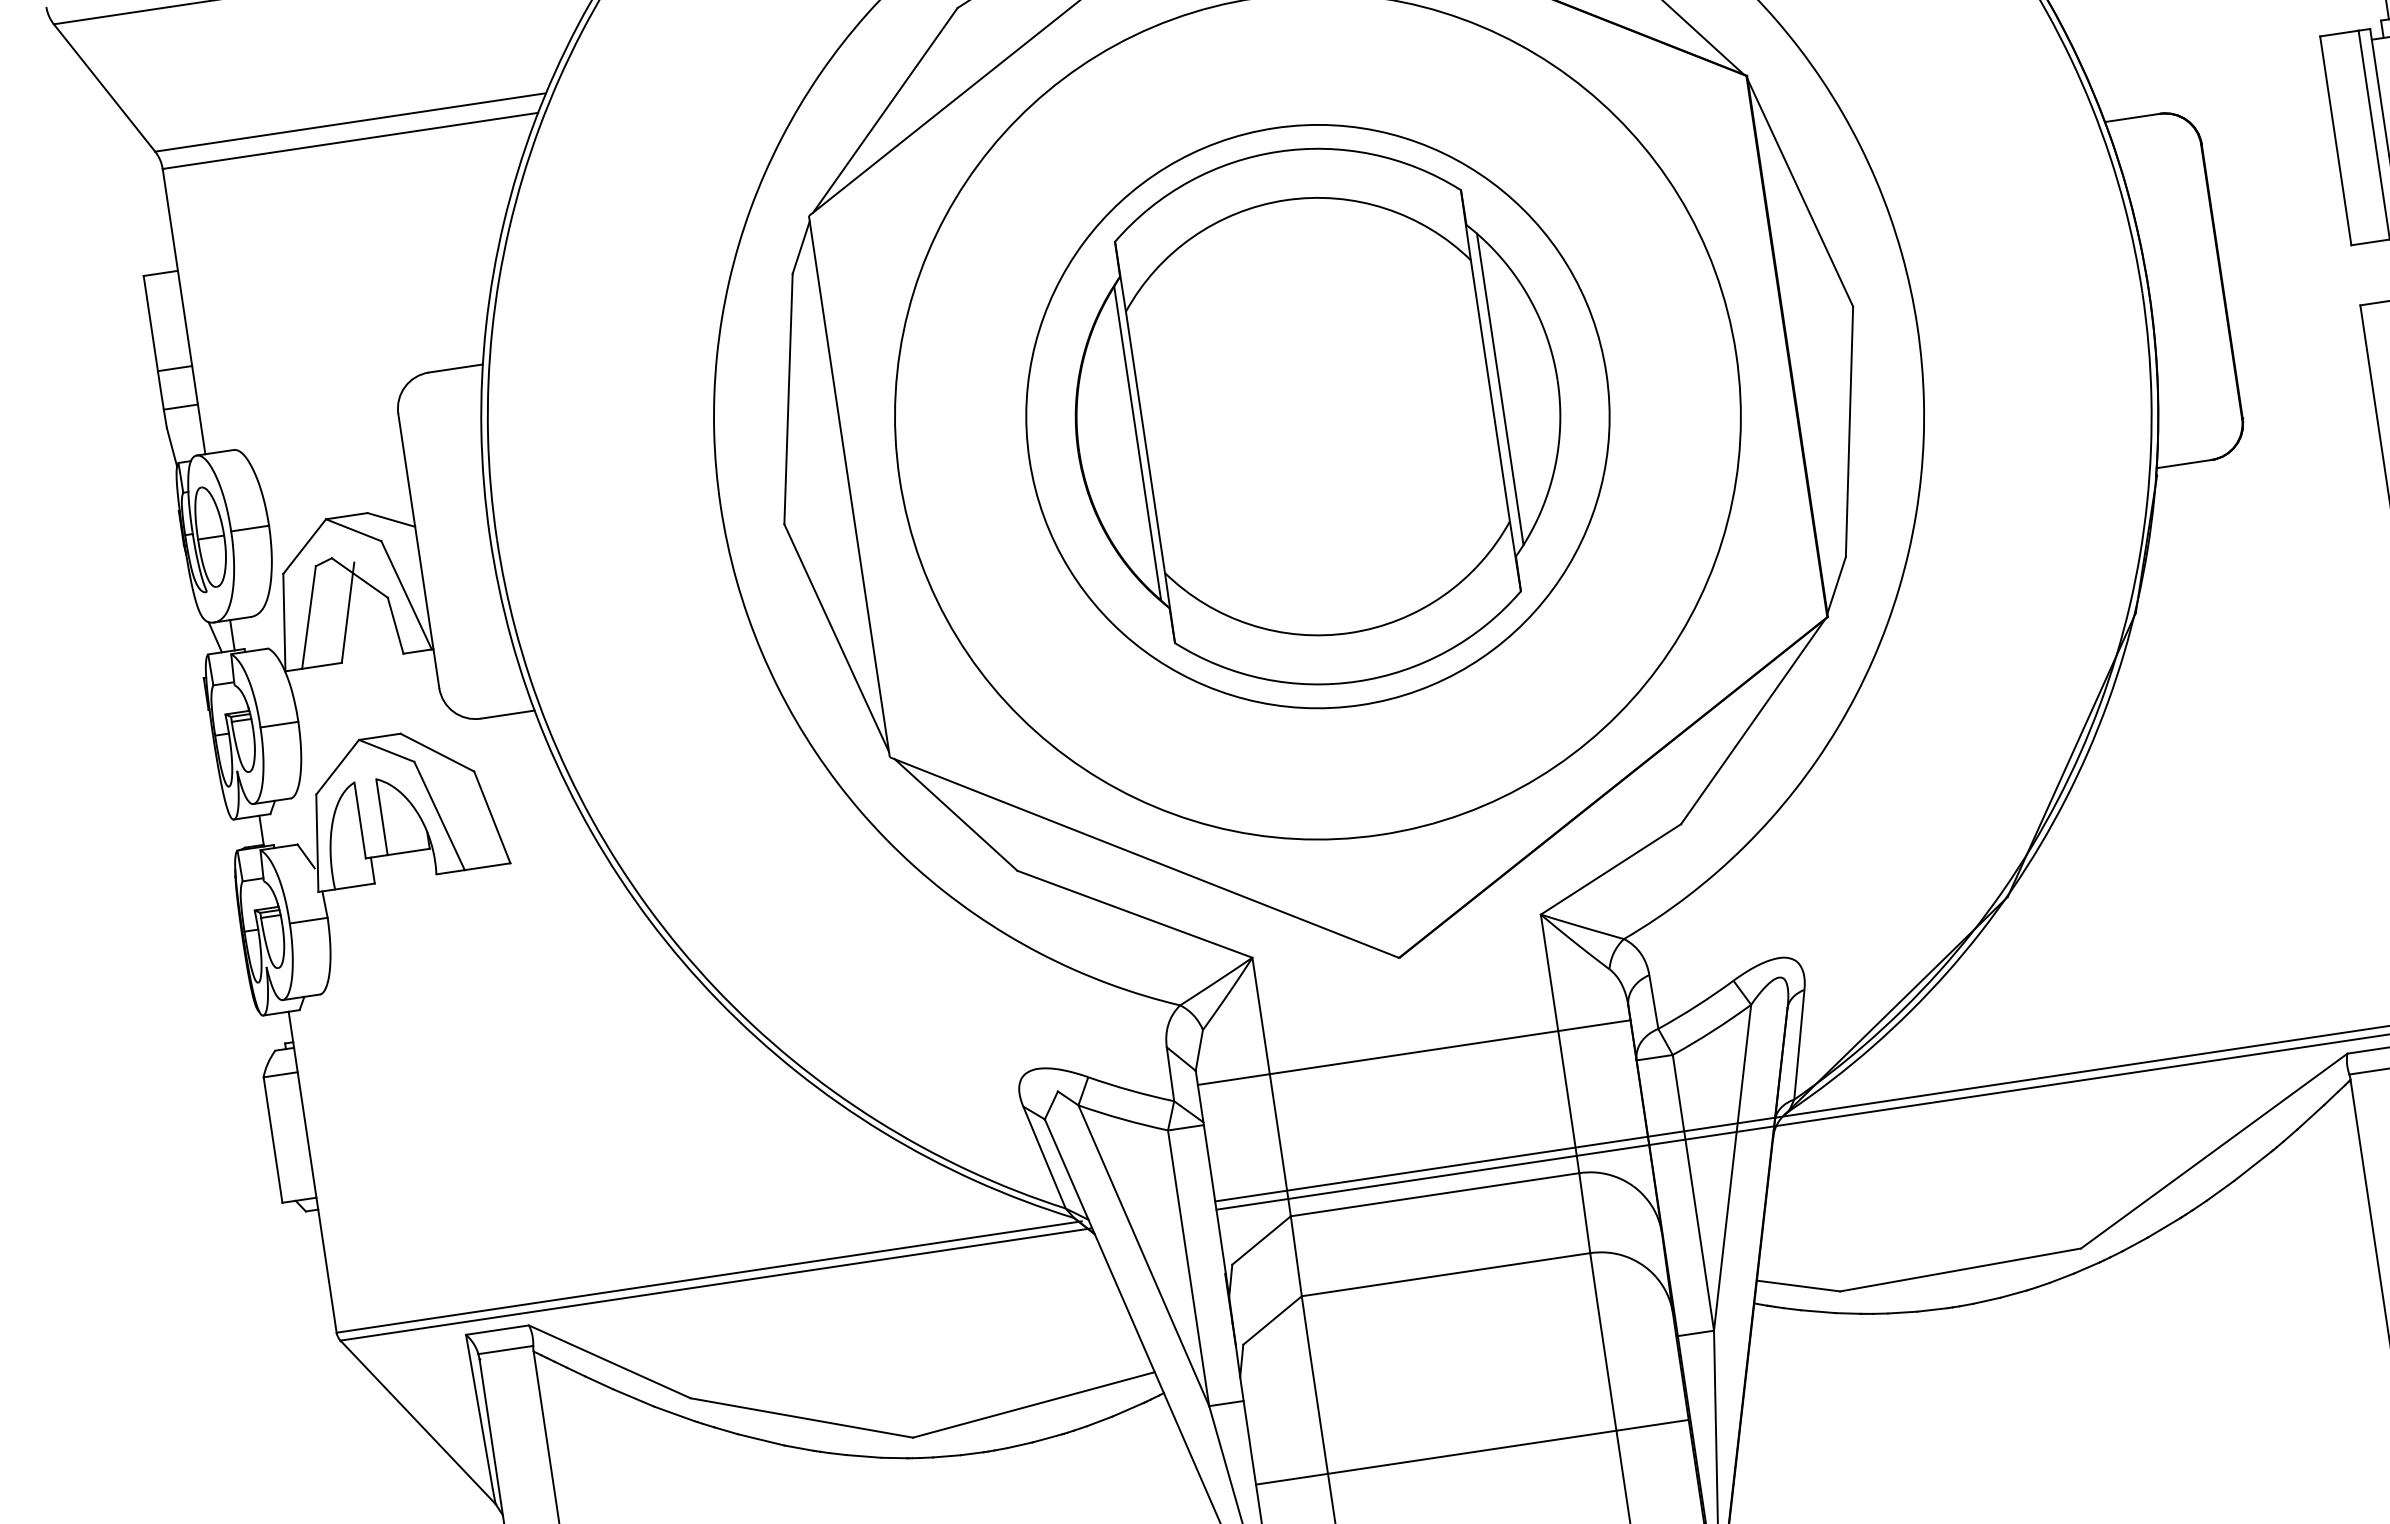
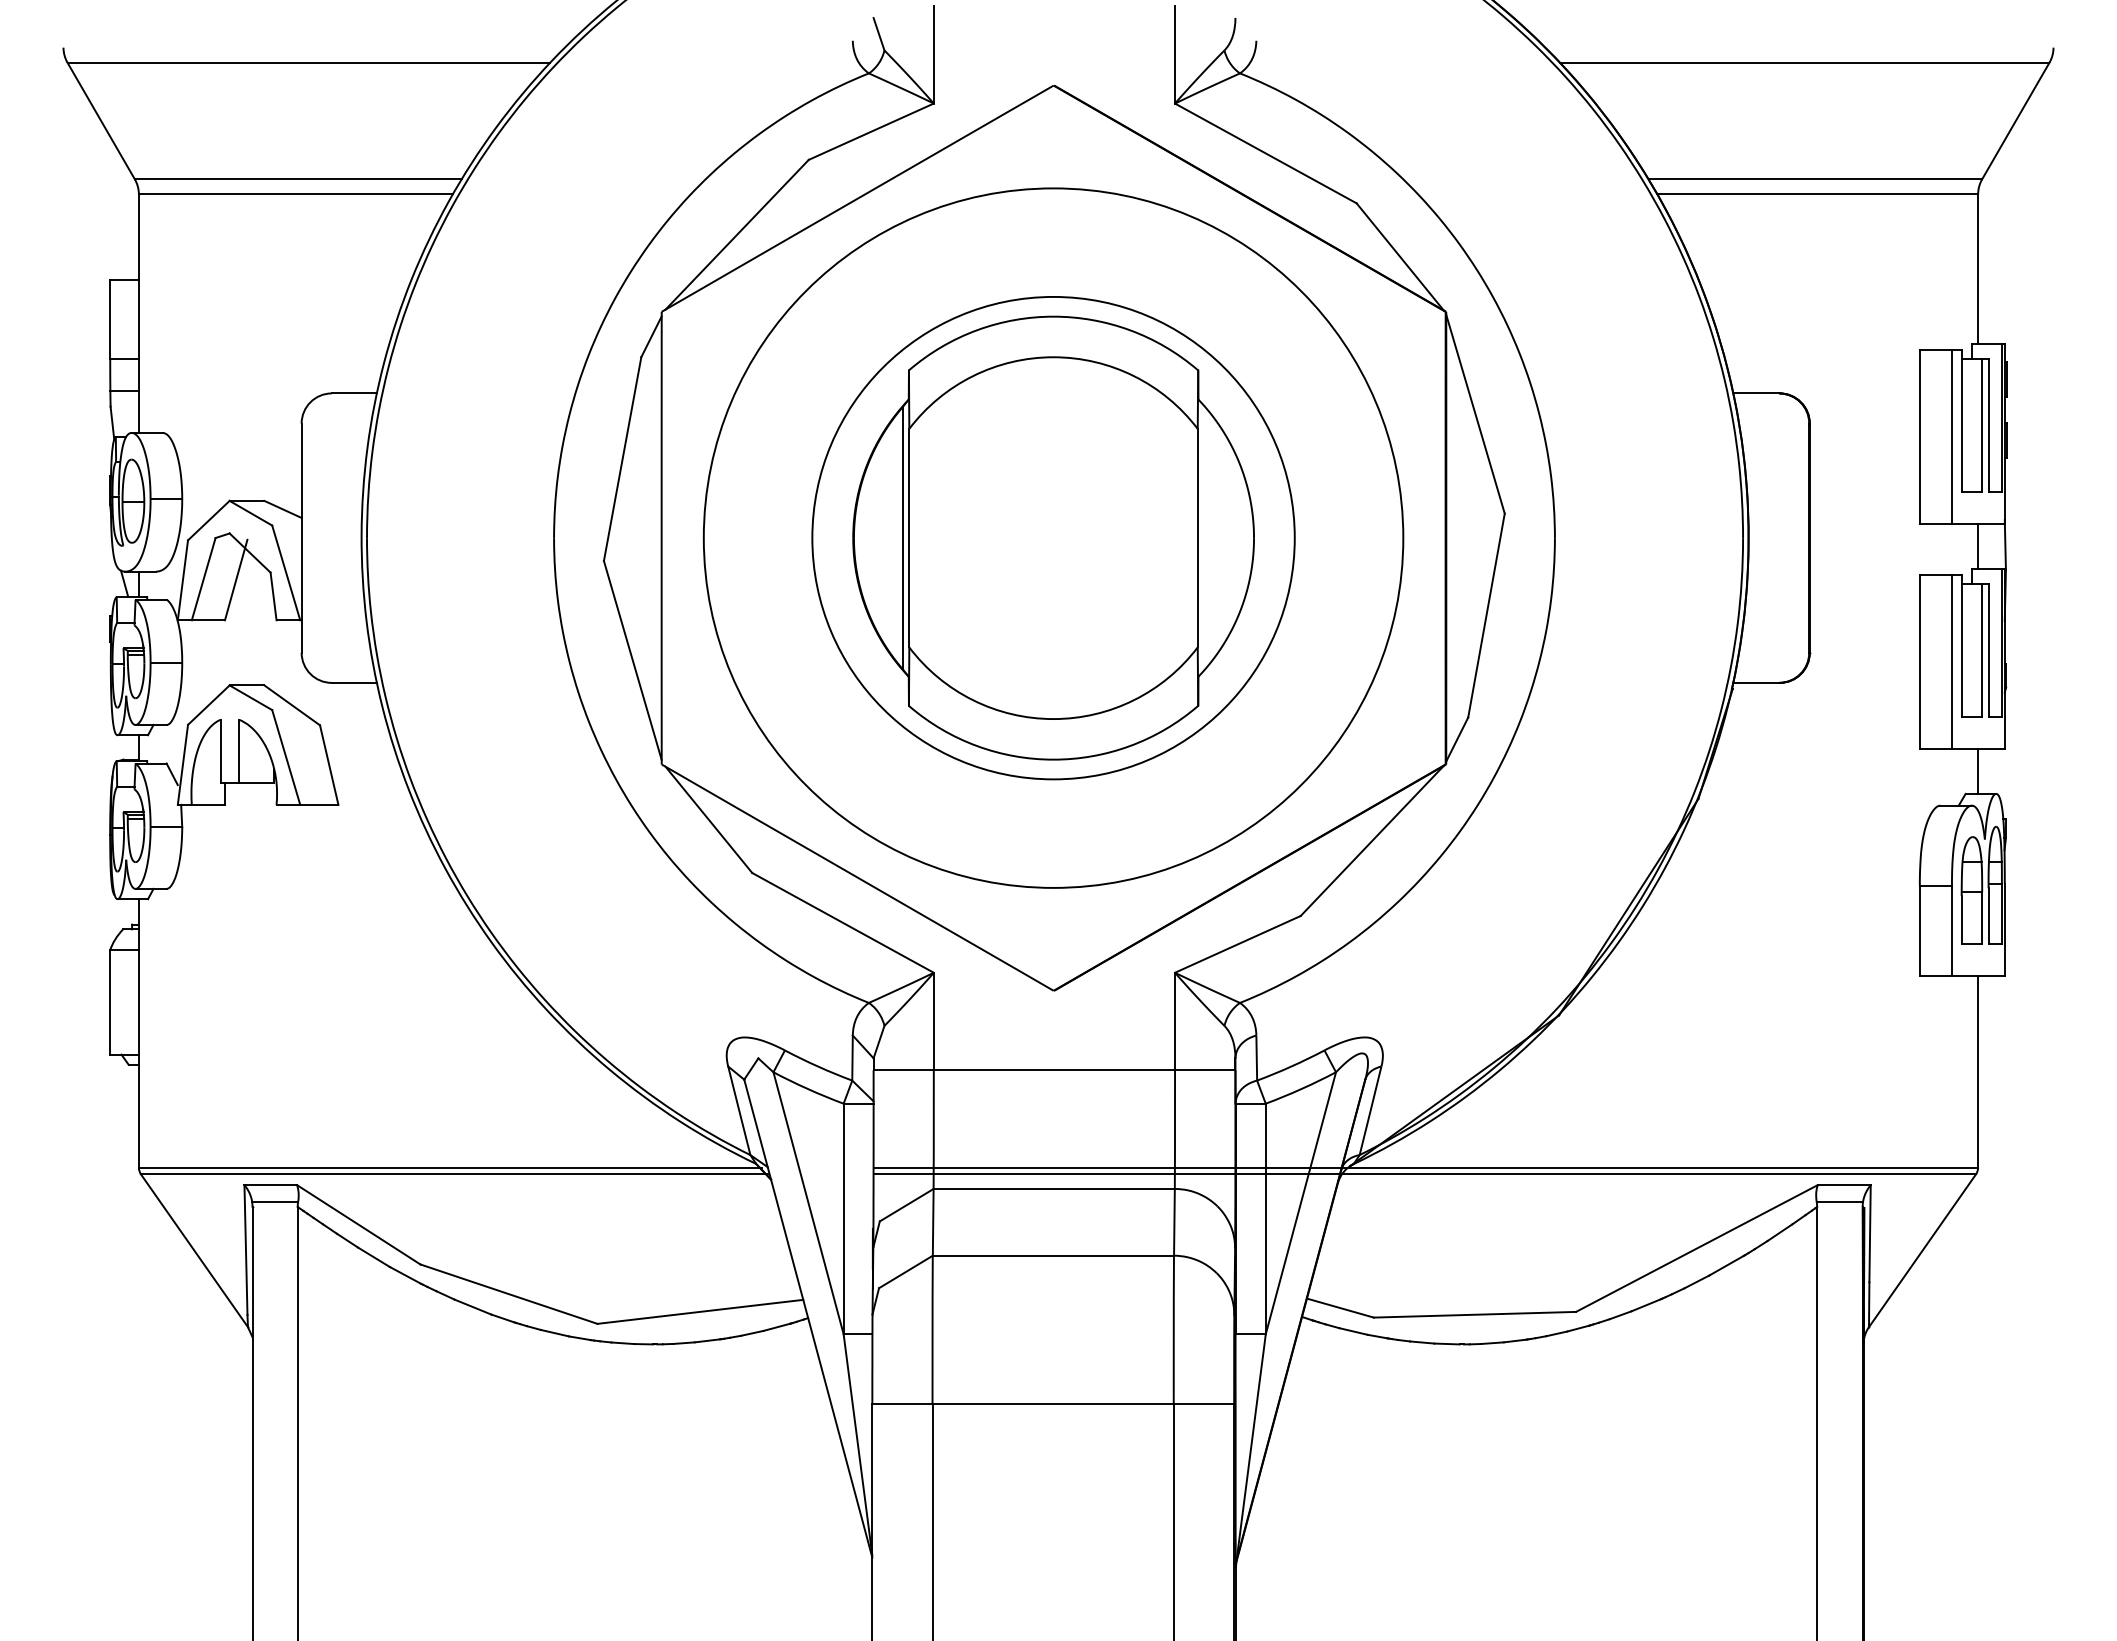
line: (1500, 389) -> (1206, 538), removed

